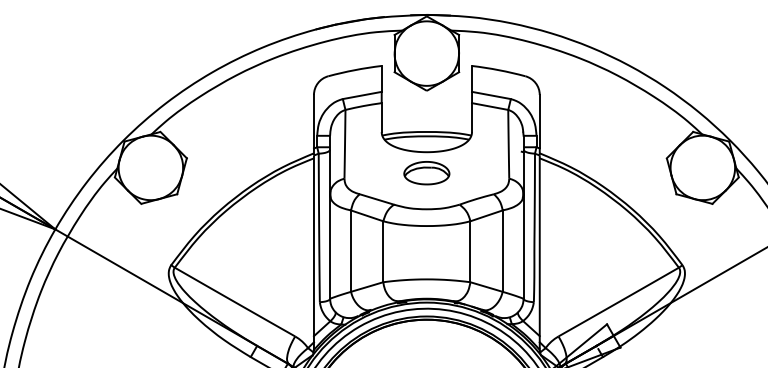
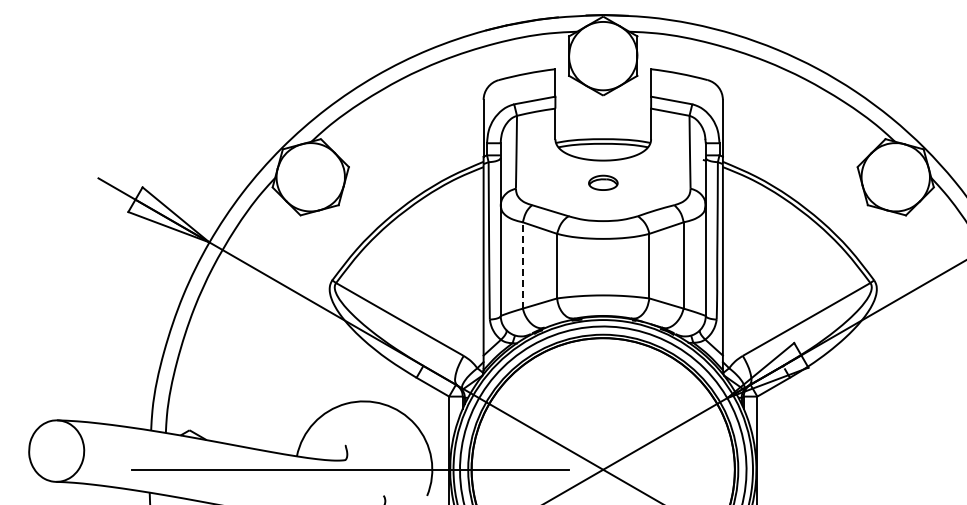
part: (427, 172) -> (603, 182), size x0.6
line: (350, 250) -> (522, 264), solid -> dashed

